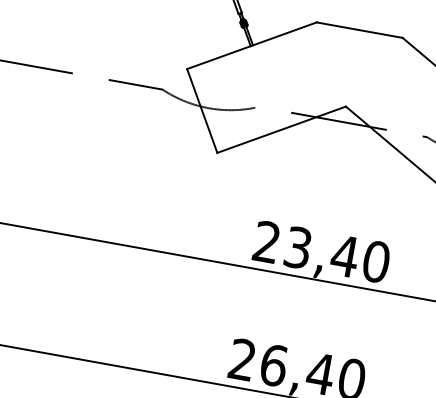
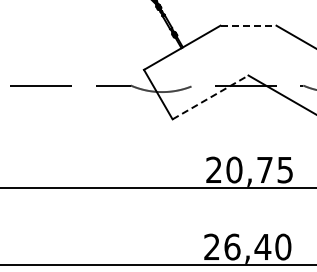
line: (359, 29) -> (248, 25), solid -> dashed
line: (281, 129) -> (210, 97), solid -> dashed
text: (336, 253) -> (259, 169), 23,40 -> 20,75

